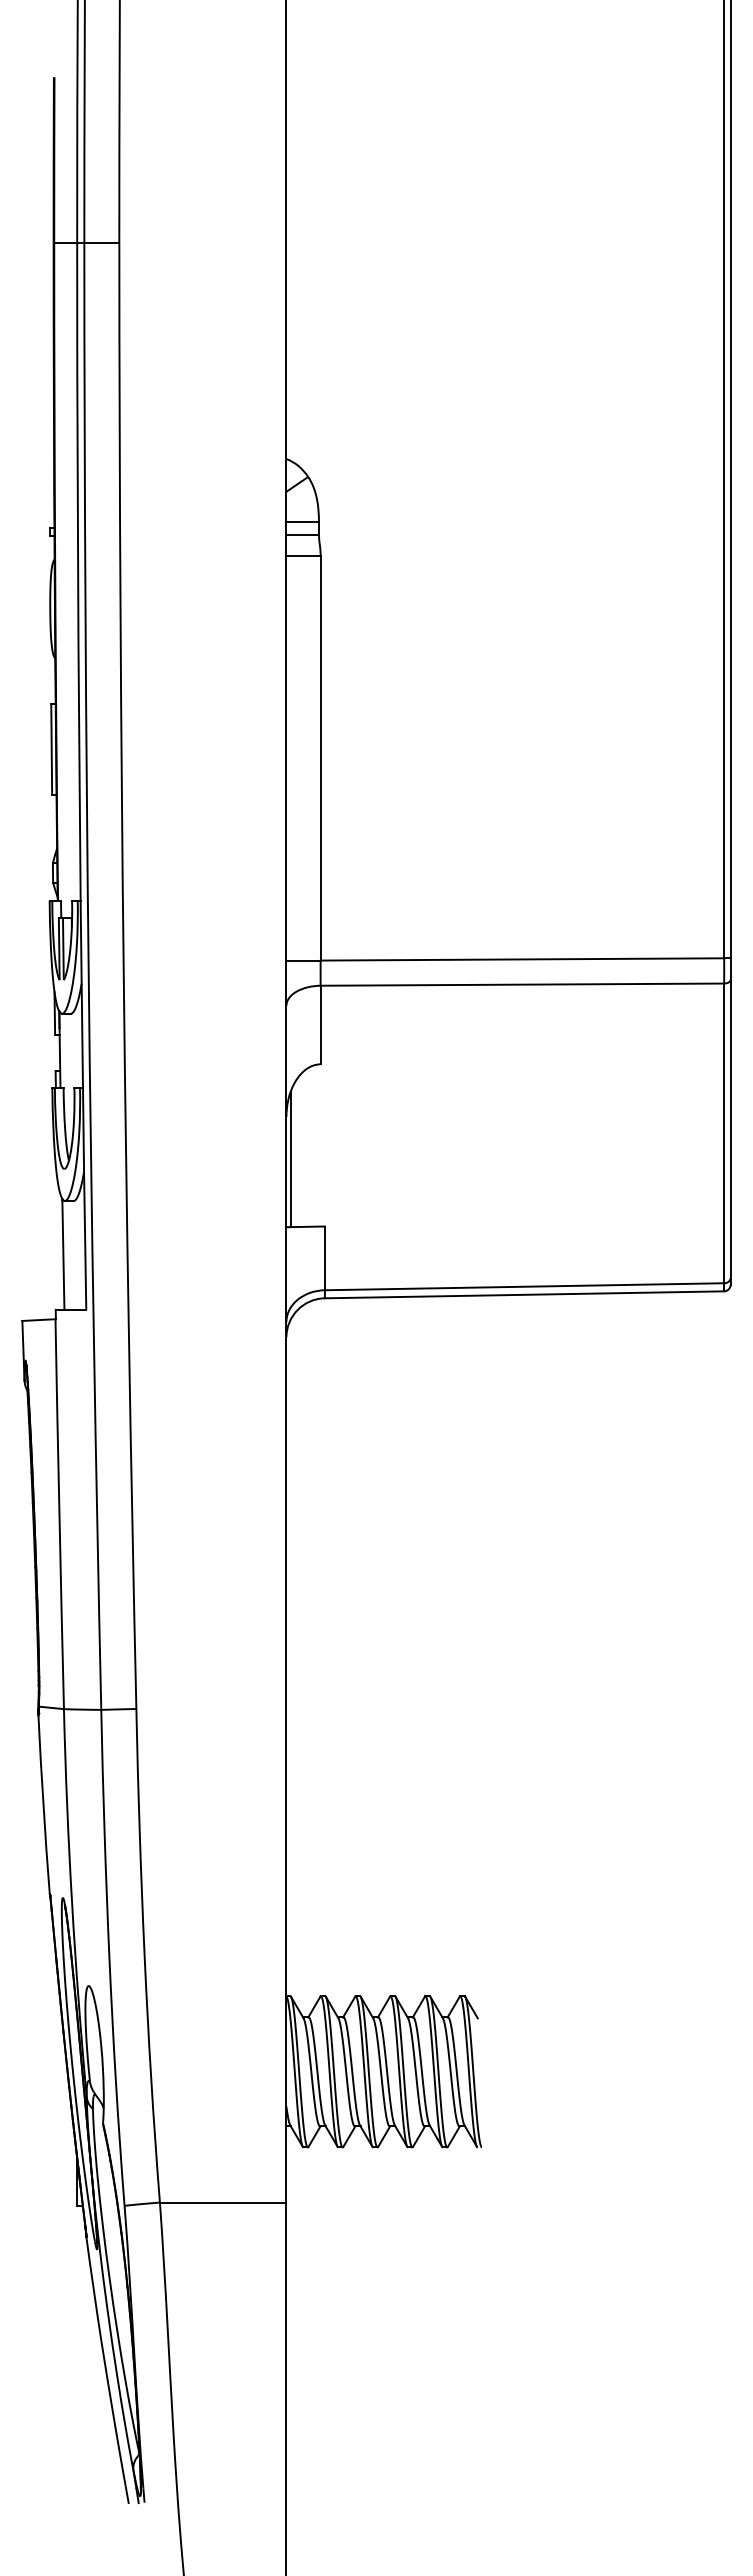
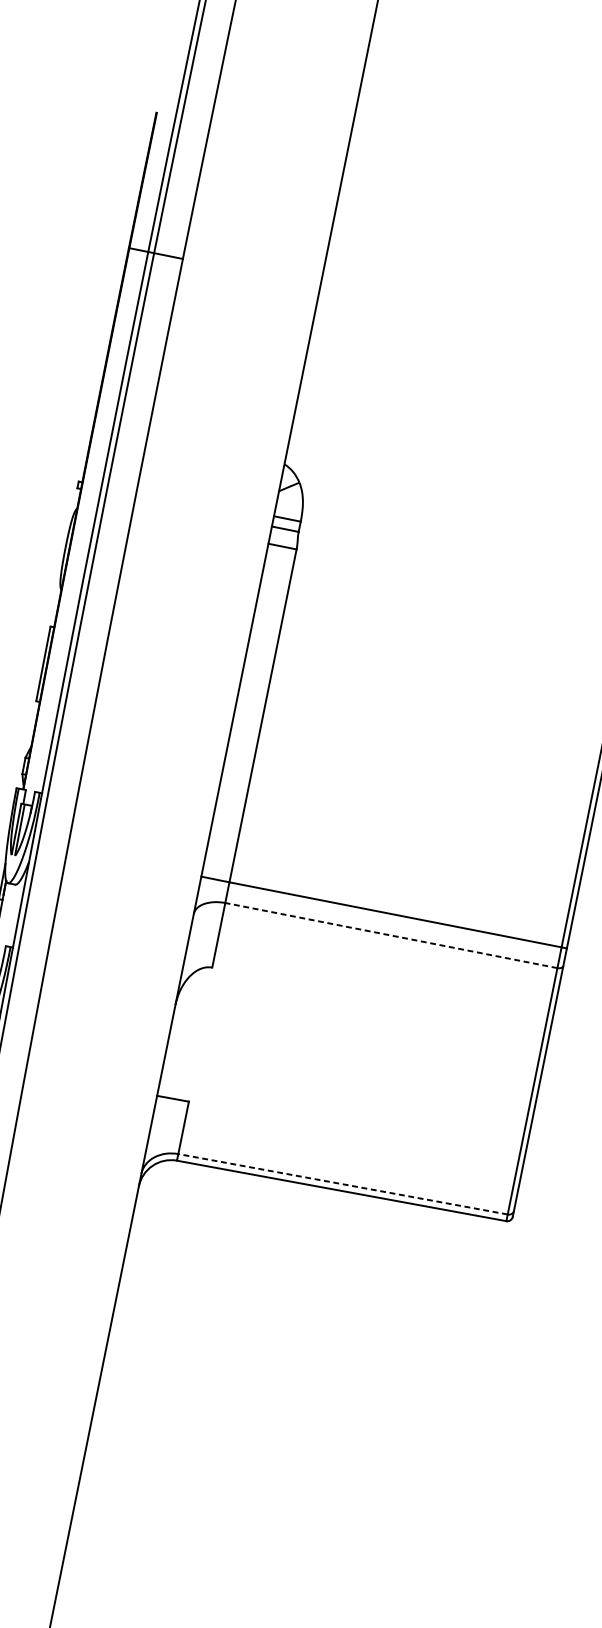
line: (522, 984) -> (391, 935), solid -> dashed
line: (290, 1159) -> (171, 1040), removed
line: (524, 1286) -> (343, 1184), solid -> dashed

